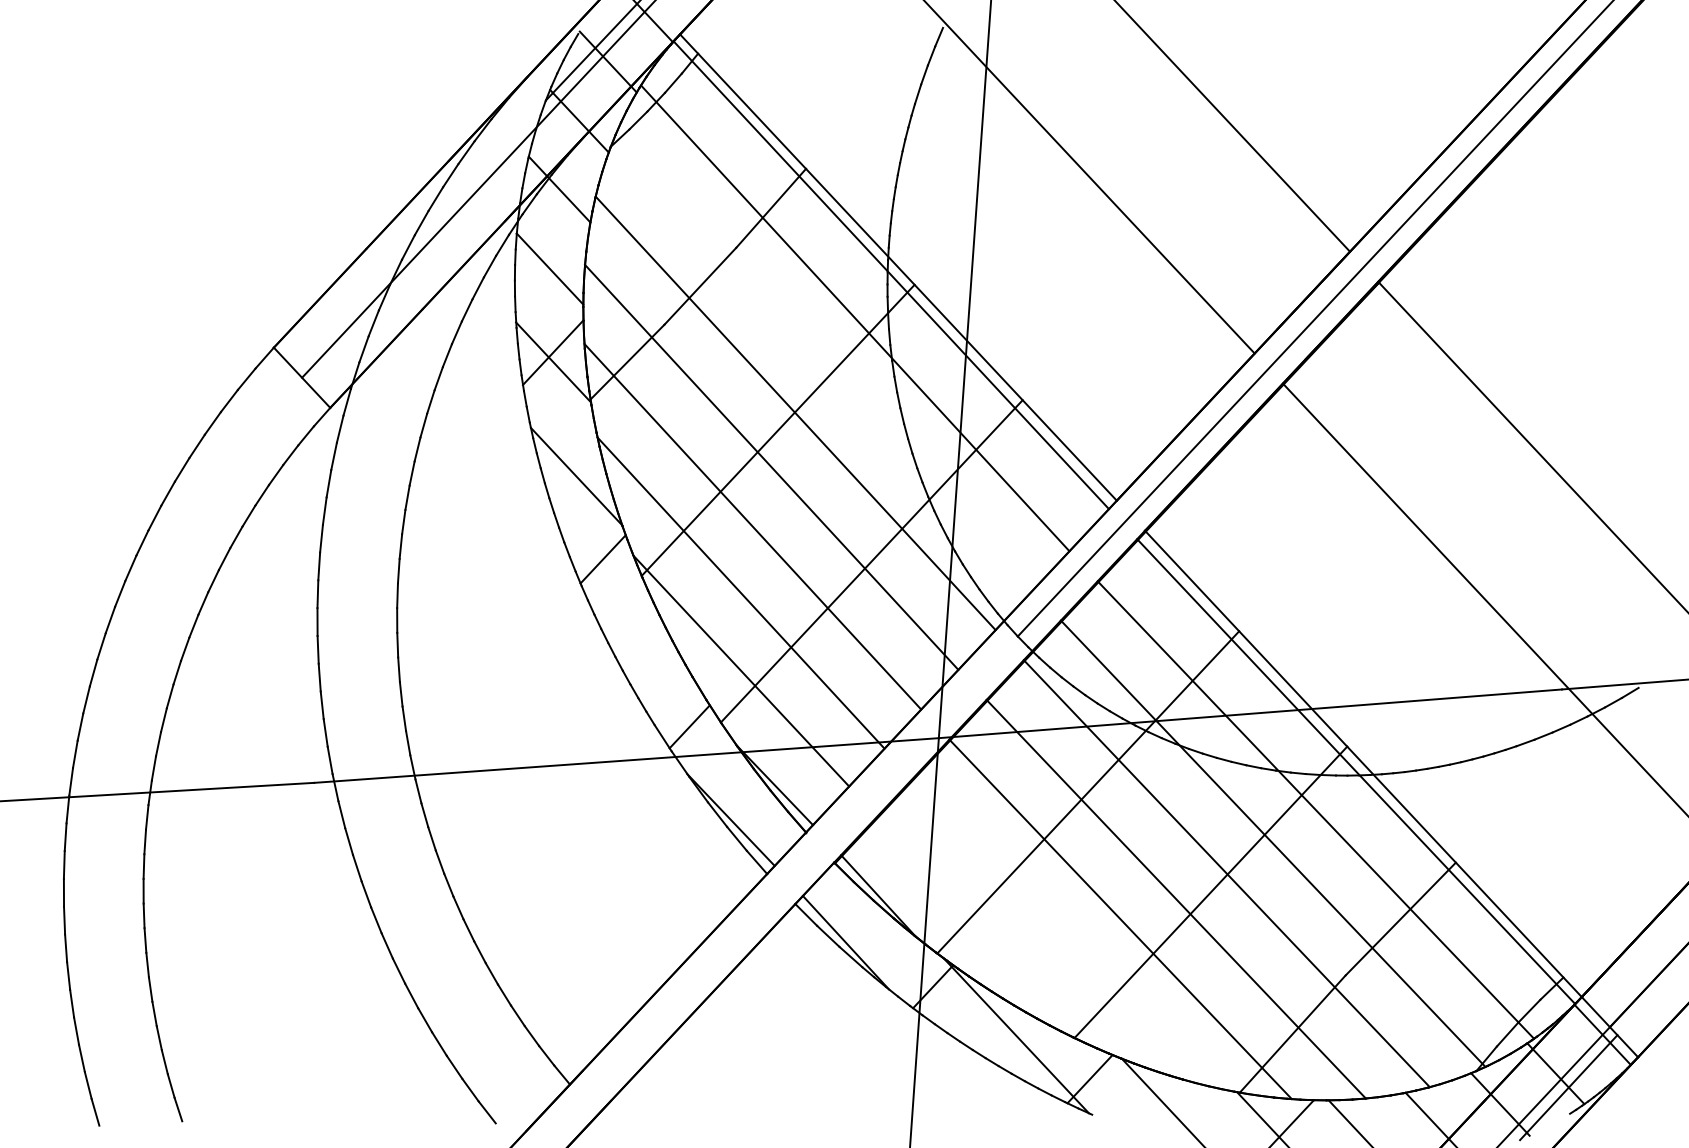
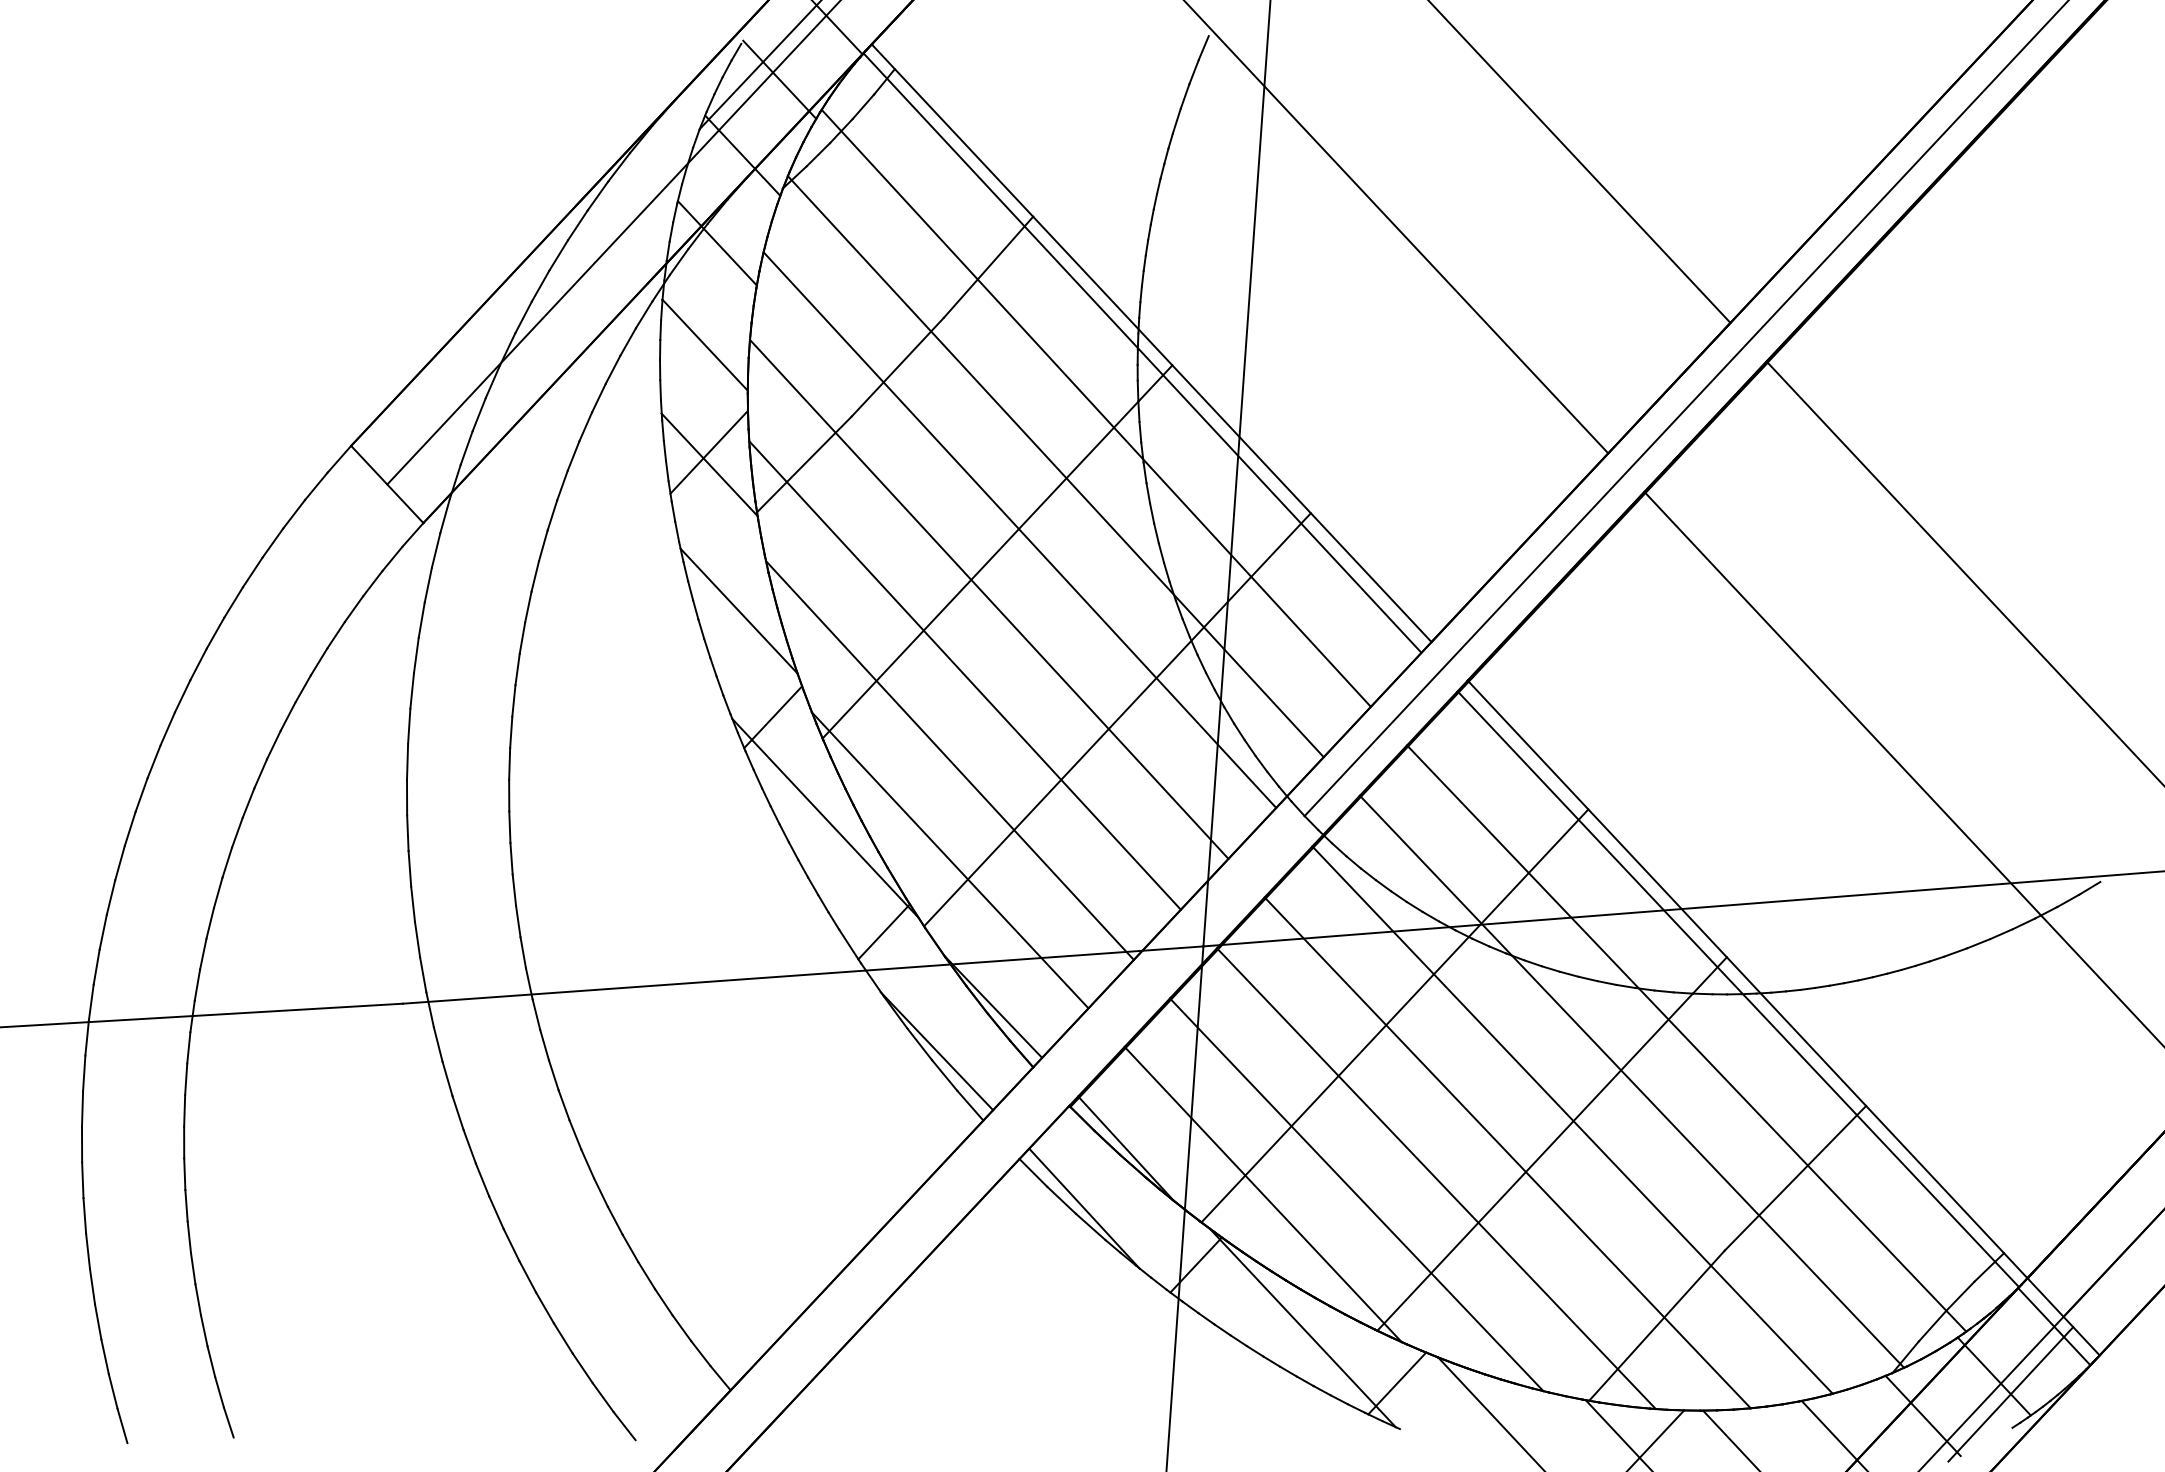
line: (823, 363) -> (1055, 466), added
line: (643, 637) -> (825, 817), added
line: (984, 931) -> (1262, 1194), added
line: (1058, 931) -> (1356, 1194), added

